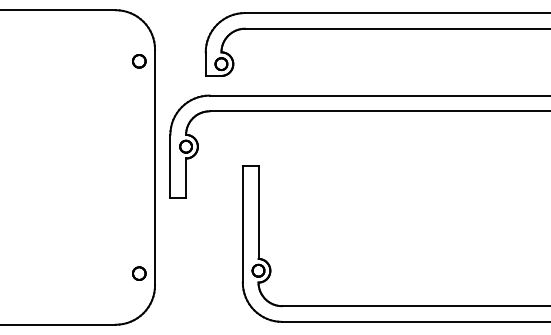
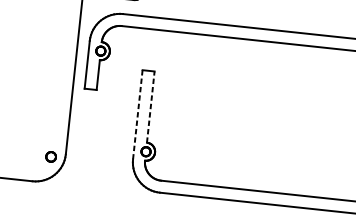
line: (258, 212) -> (150, 107), solid -> dashed
line: (242, 223) -> (137, 114), solid -> dashed
part: (139, 273) -> (51, 156), moved

